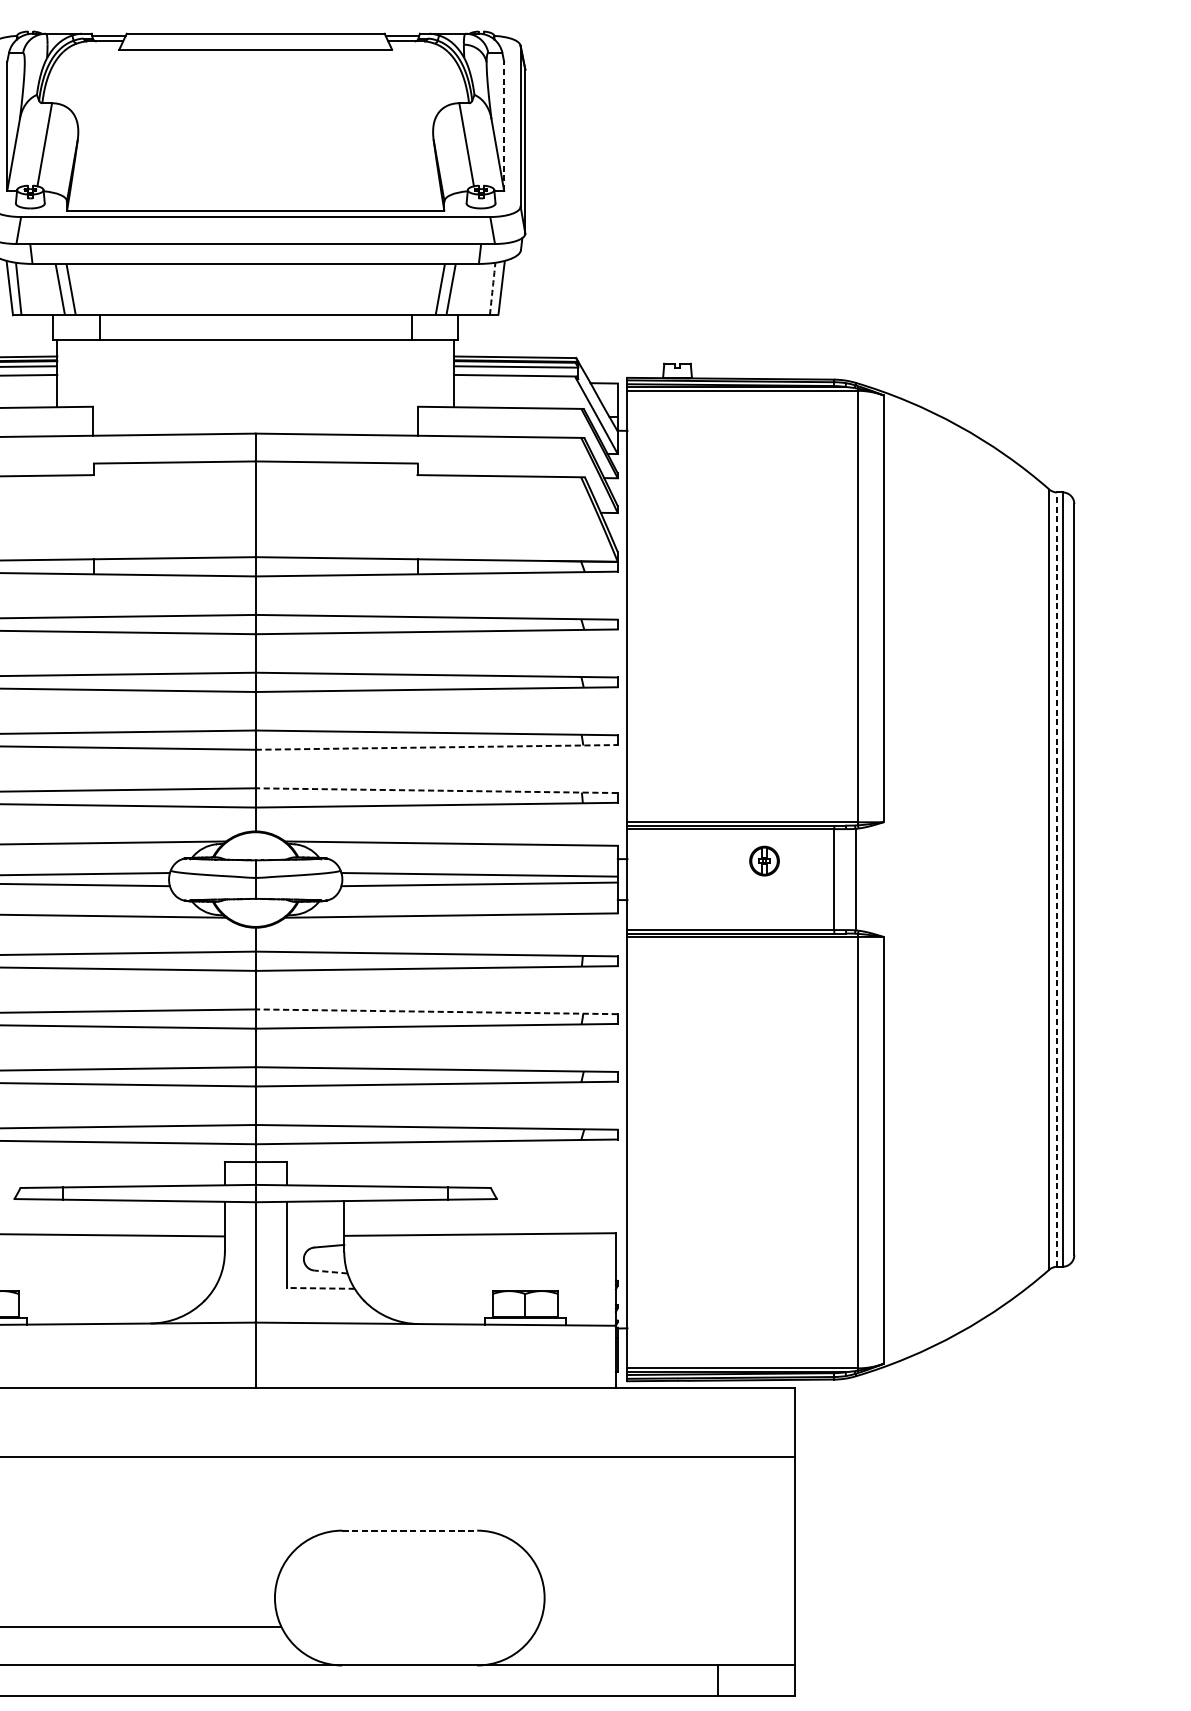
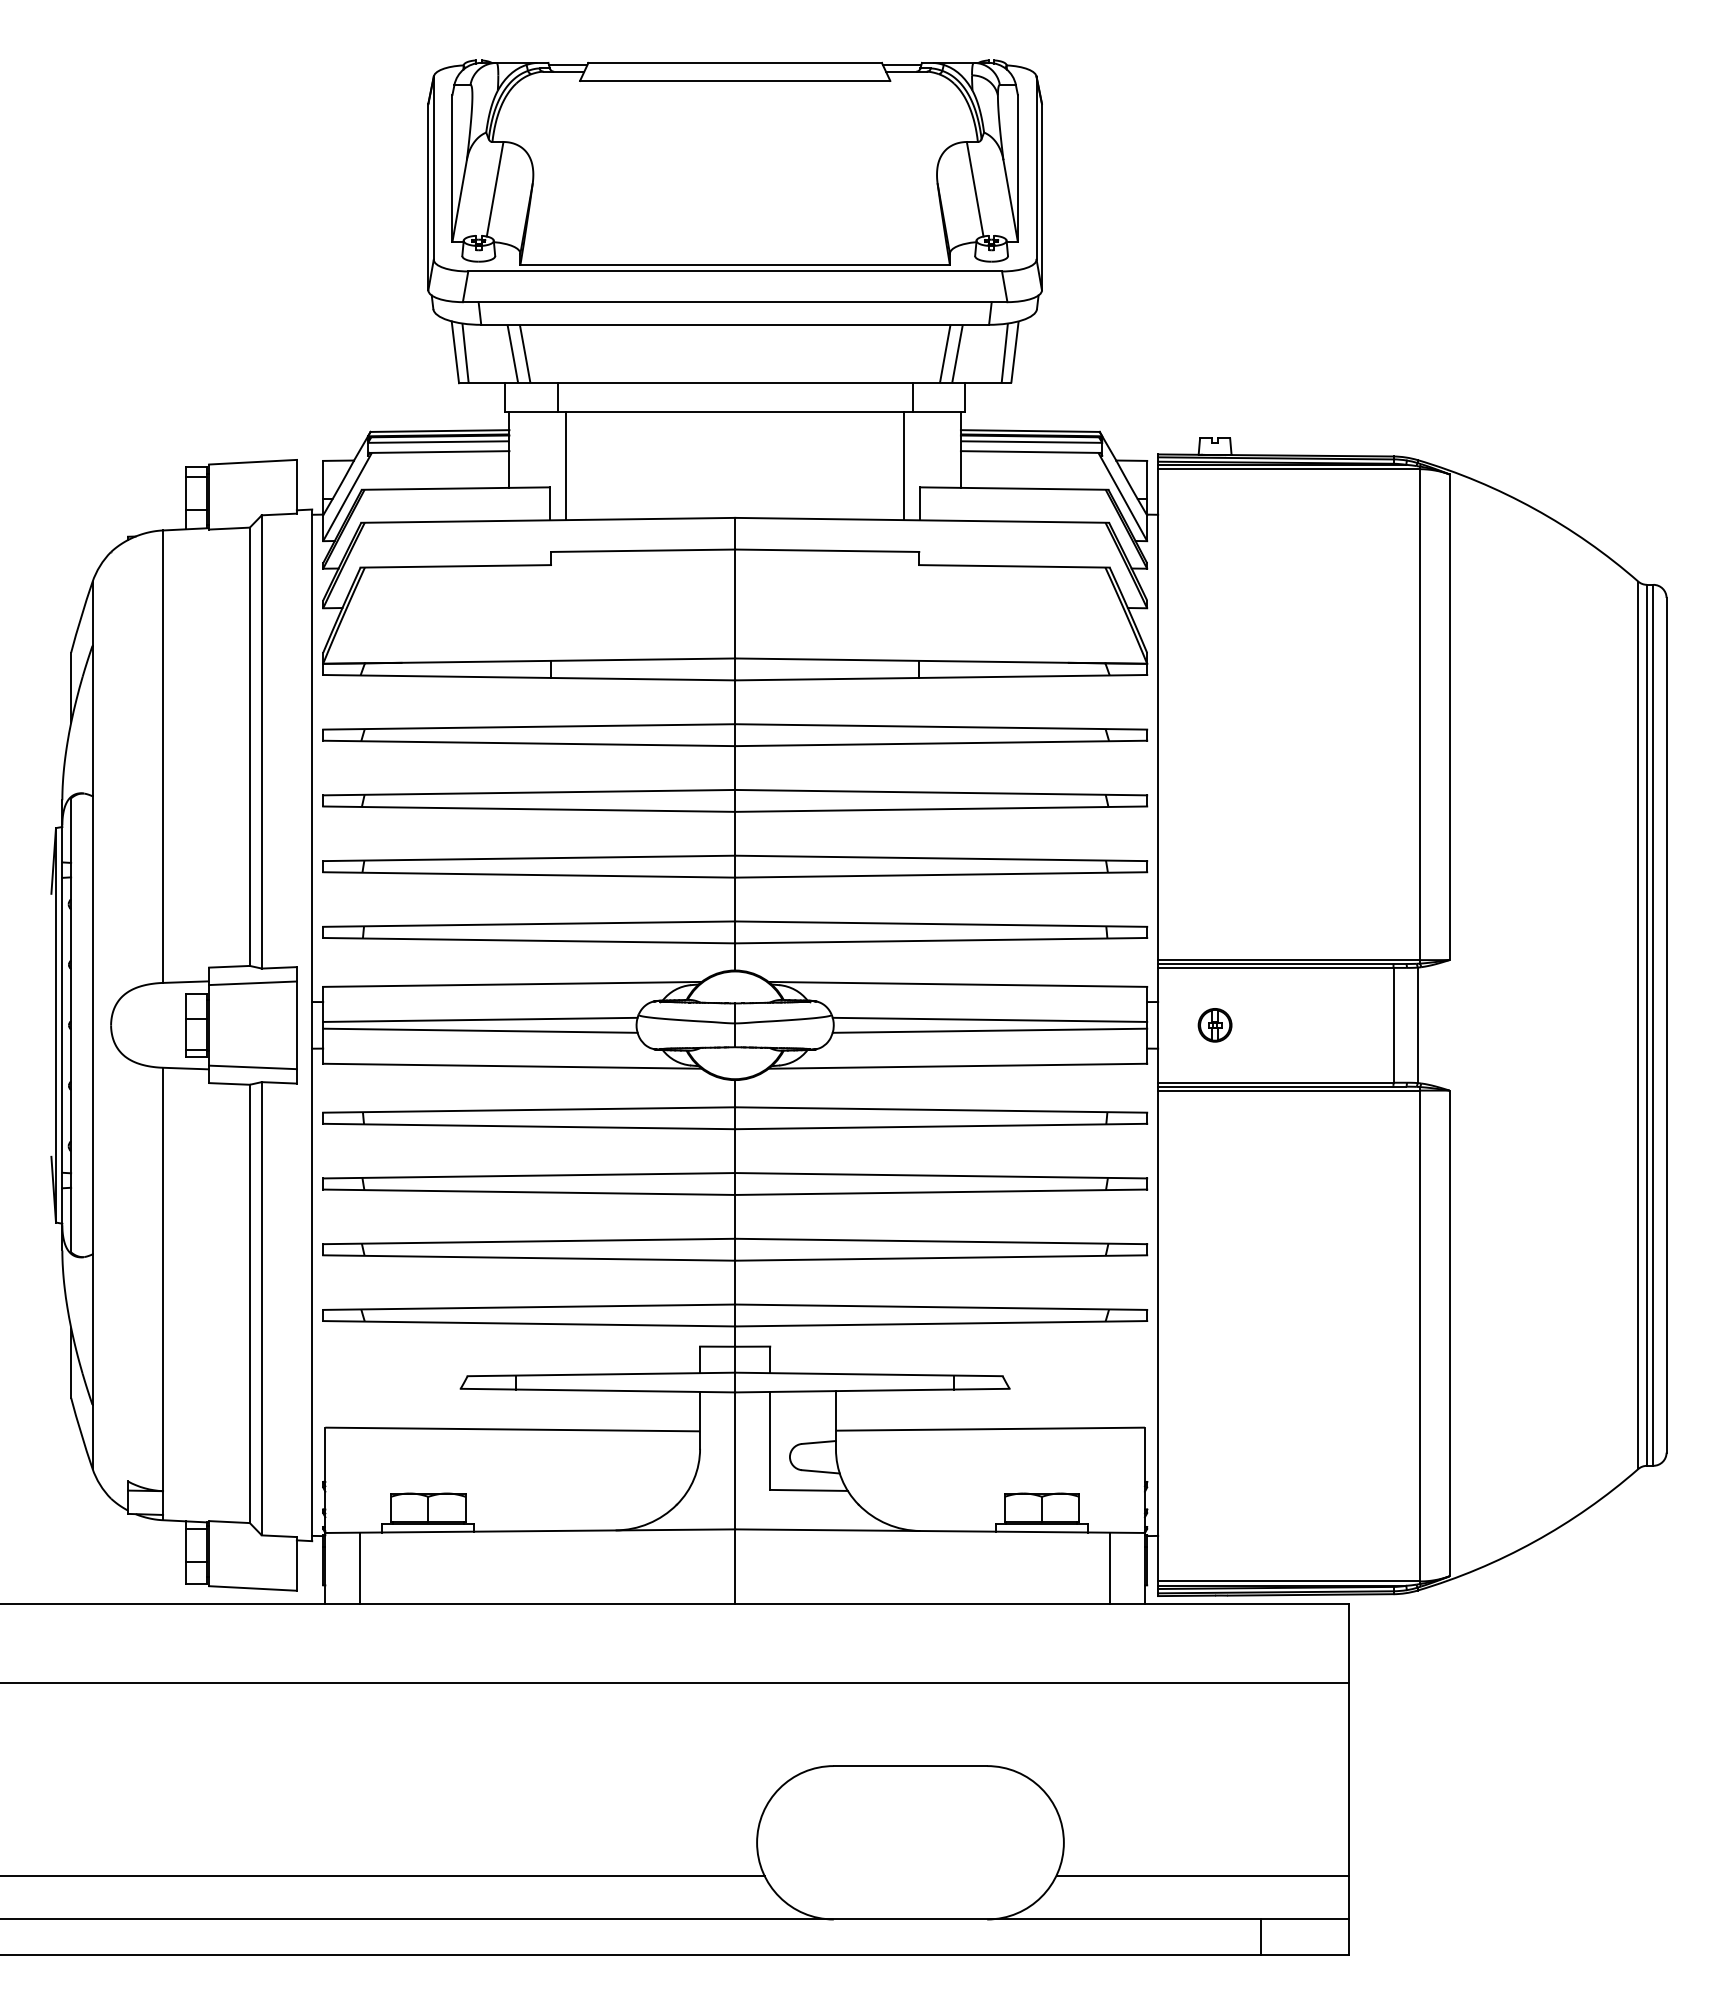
line: (503, 125) -> (1017, 167), dashed -> solid
arc: (492, 289) -> (1004, 353), dashed -> solid
line: (107, 387) -> (566, 465), added
line: (403, 387) -> (903, 465), added
line: (437, 747) -> (941, 874), dashed -> solid
line: (436, 790) -> (940, 924), dashed -> solid
part: (764, 861) -> (1214, 1025), moved
line: (1056, 878) -> (1646, 1024), dashed -> solid
line: (436, 1011) -> (940, 1175), dashed -> solid
line: (330, 1271) -> (820, 1471), dashed -> solid
line: (321, 1288) -> (809, 1490), dashed -> solid
line: (585, 1356) -> (1110, 1567), added
line: (409, 1531) -> (910, 1766), dashed -> solid
line: (666, 1626) -> (1202, 1875), added

